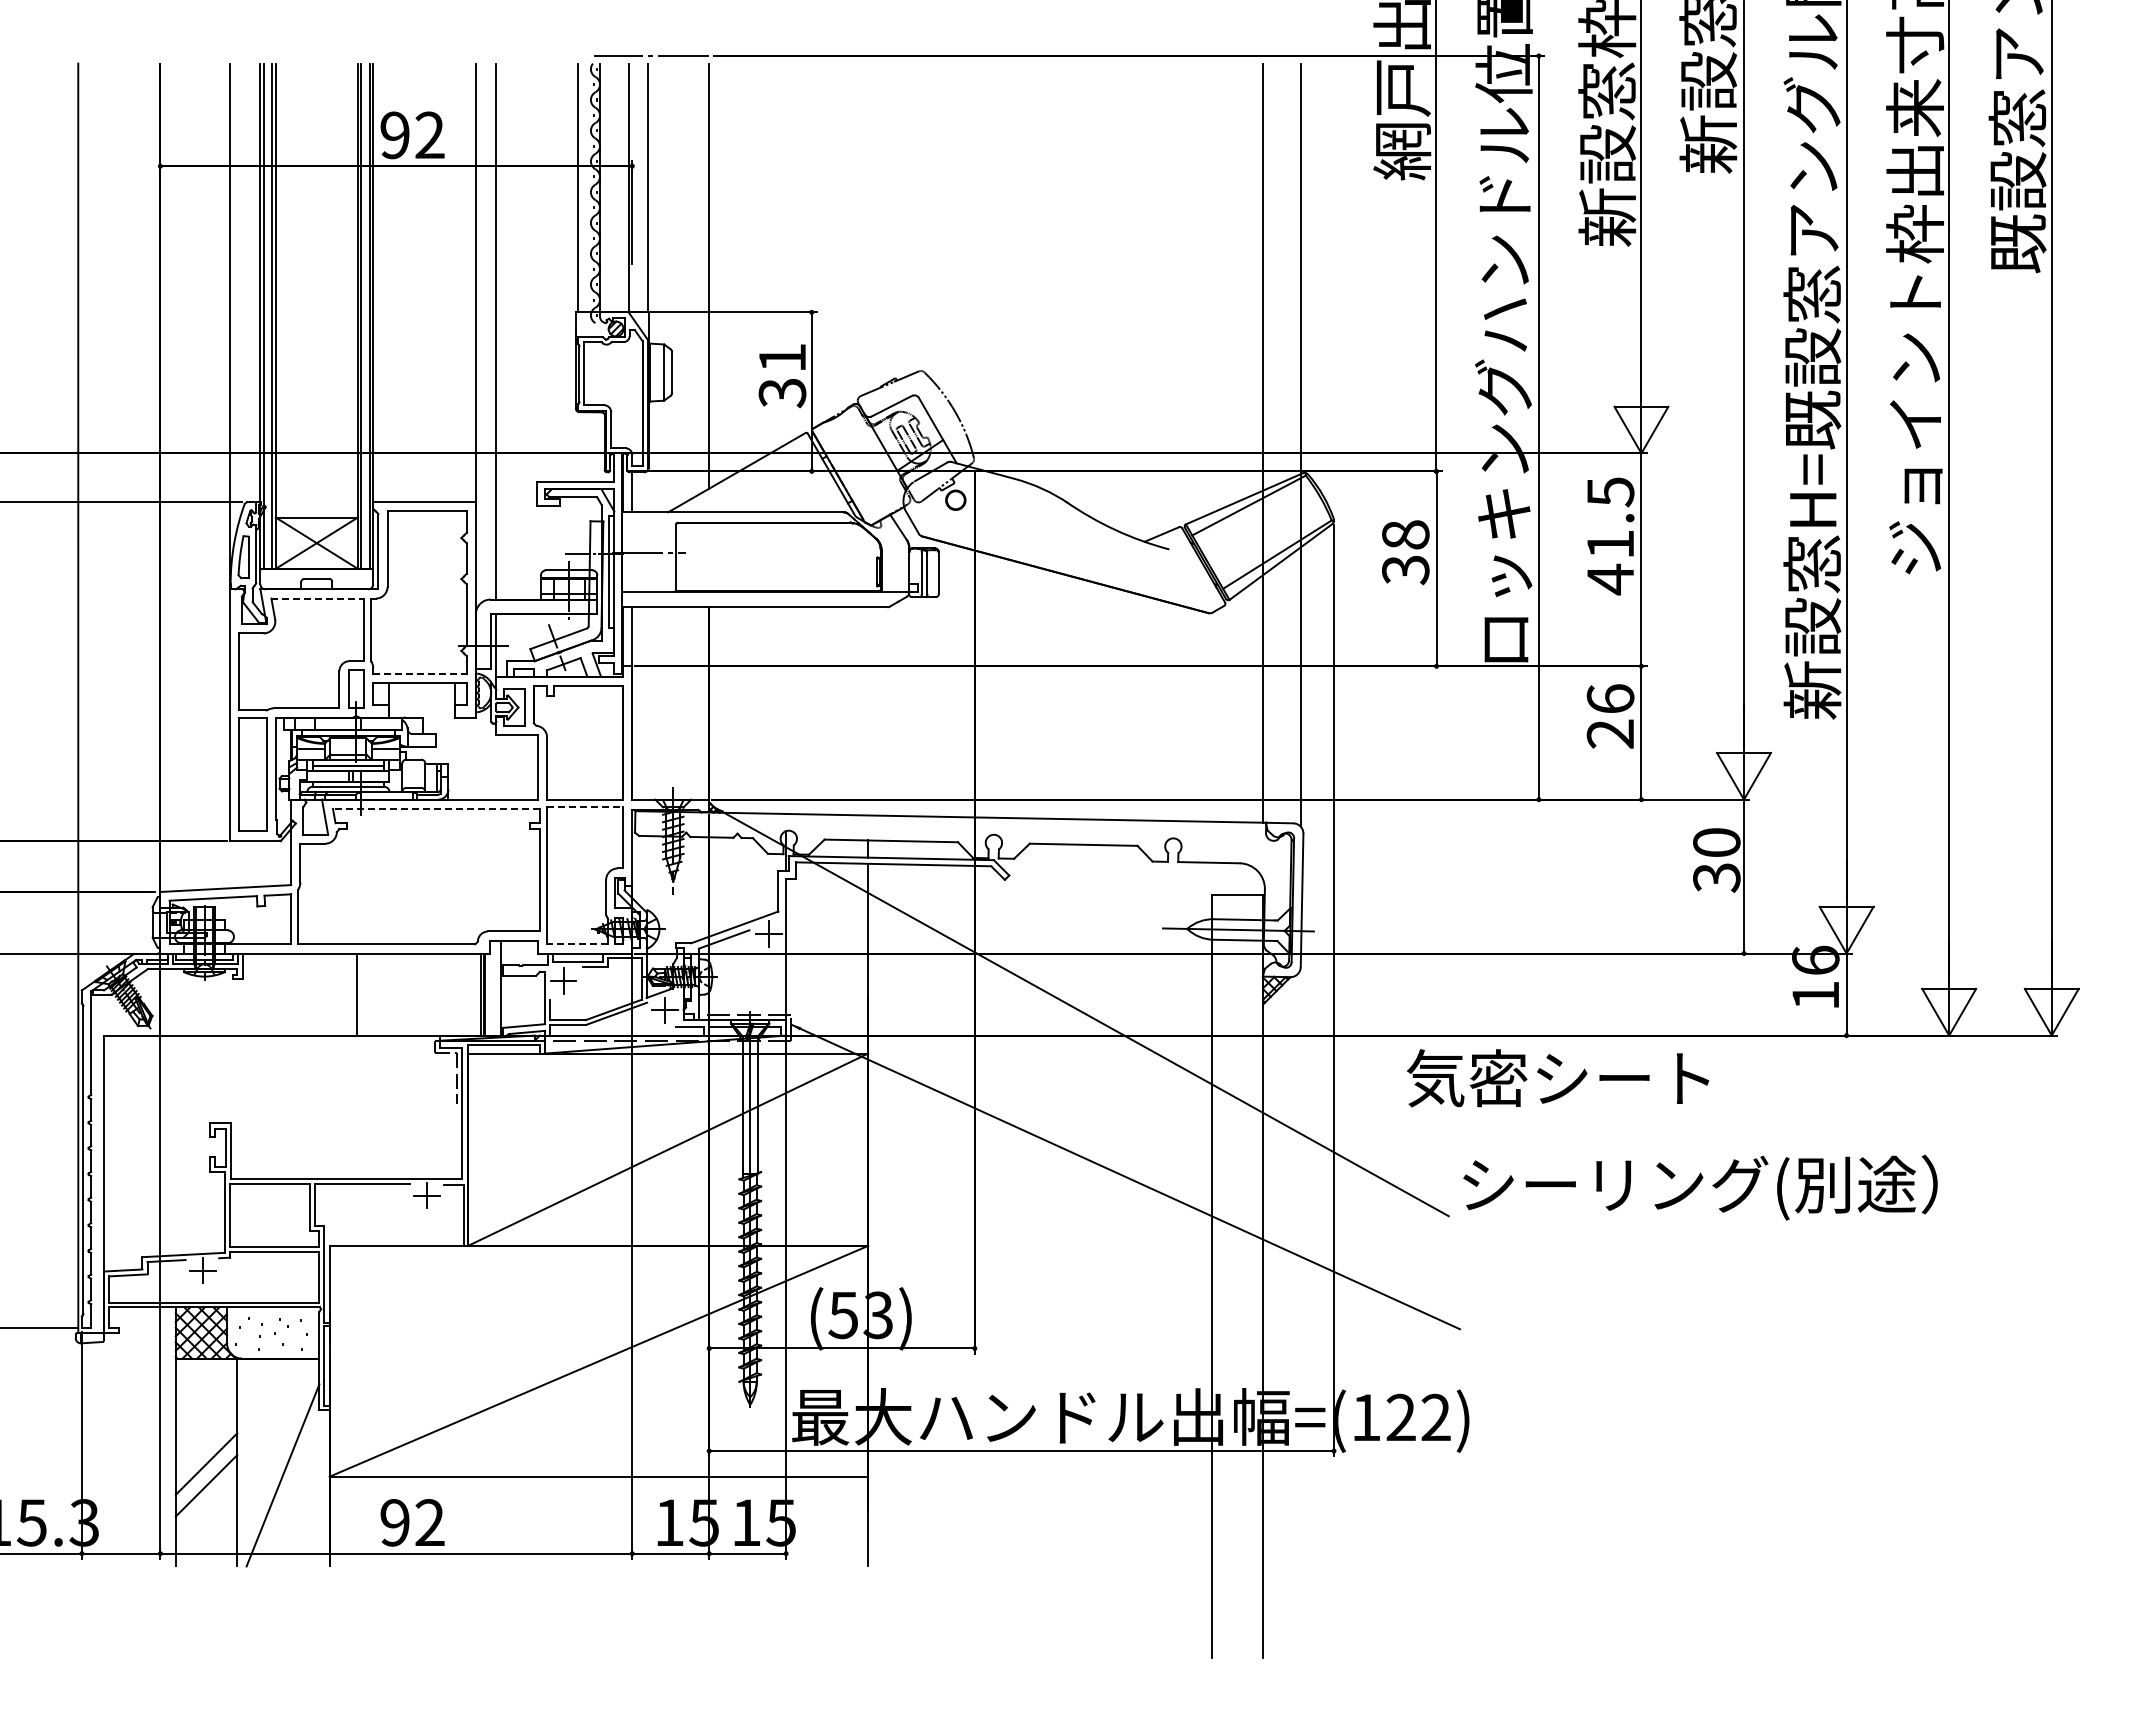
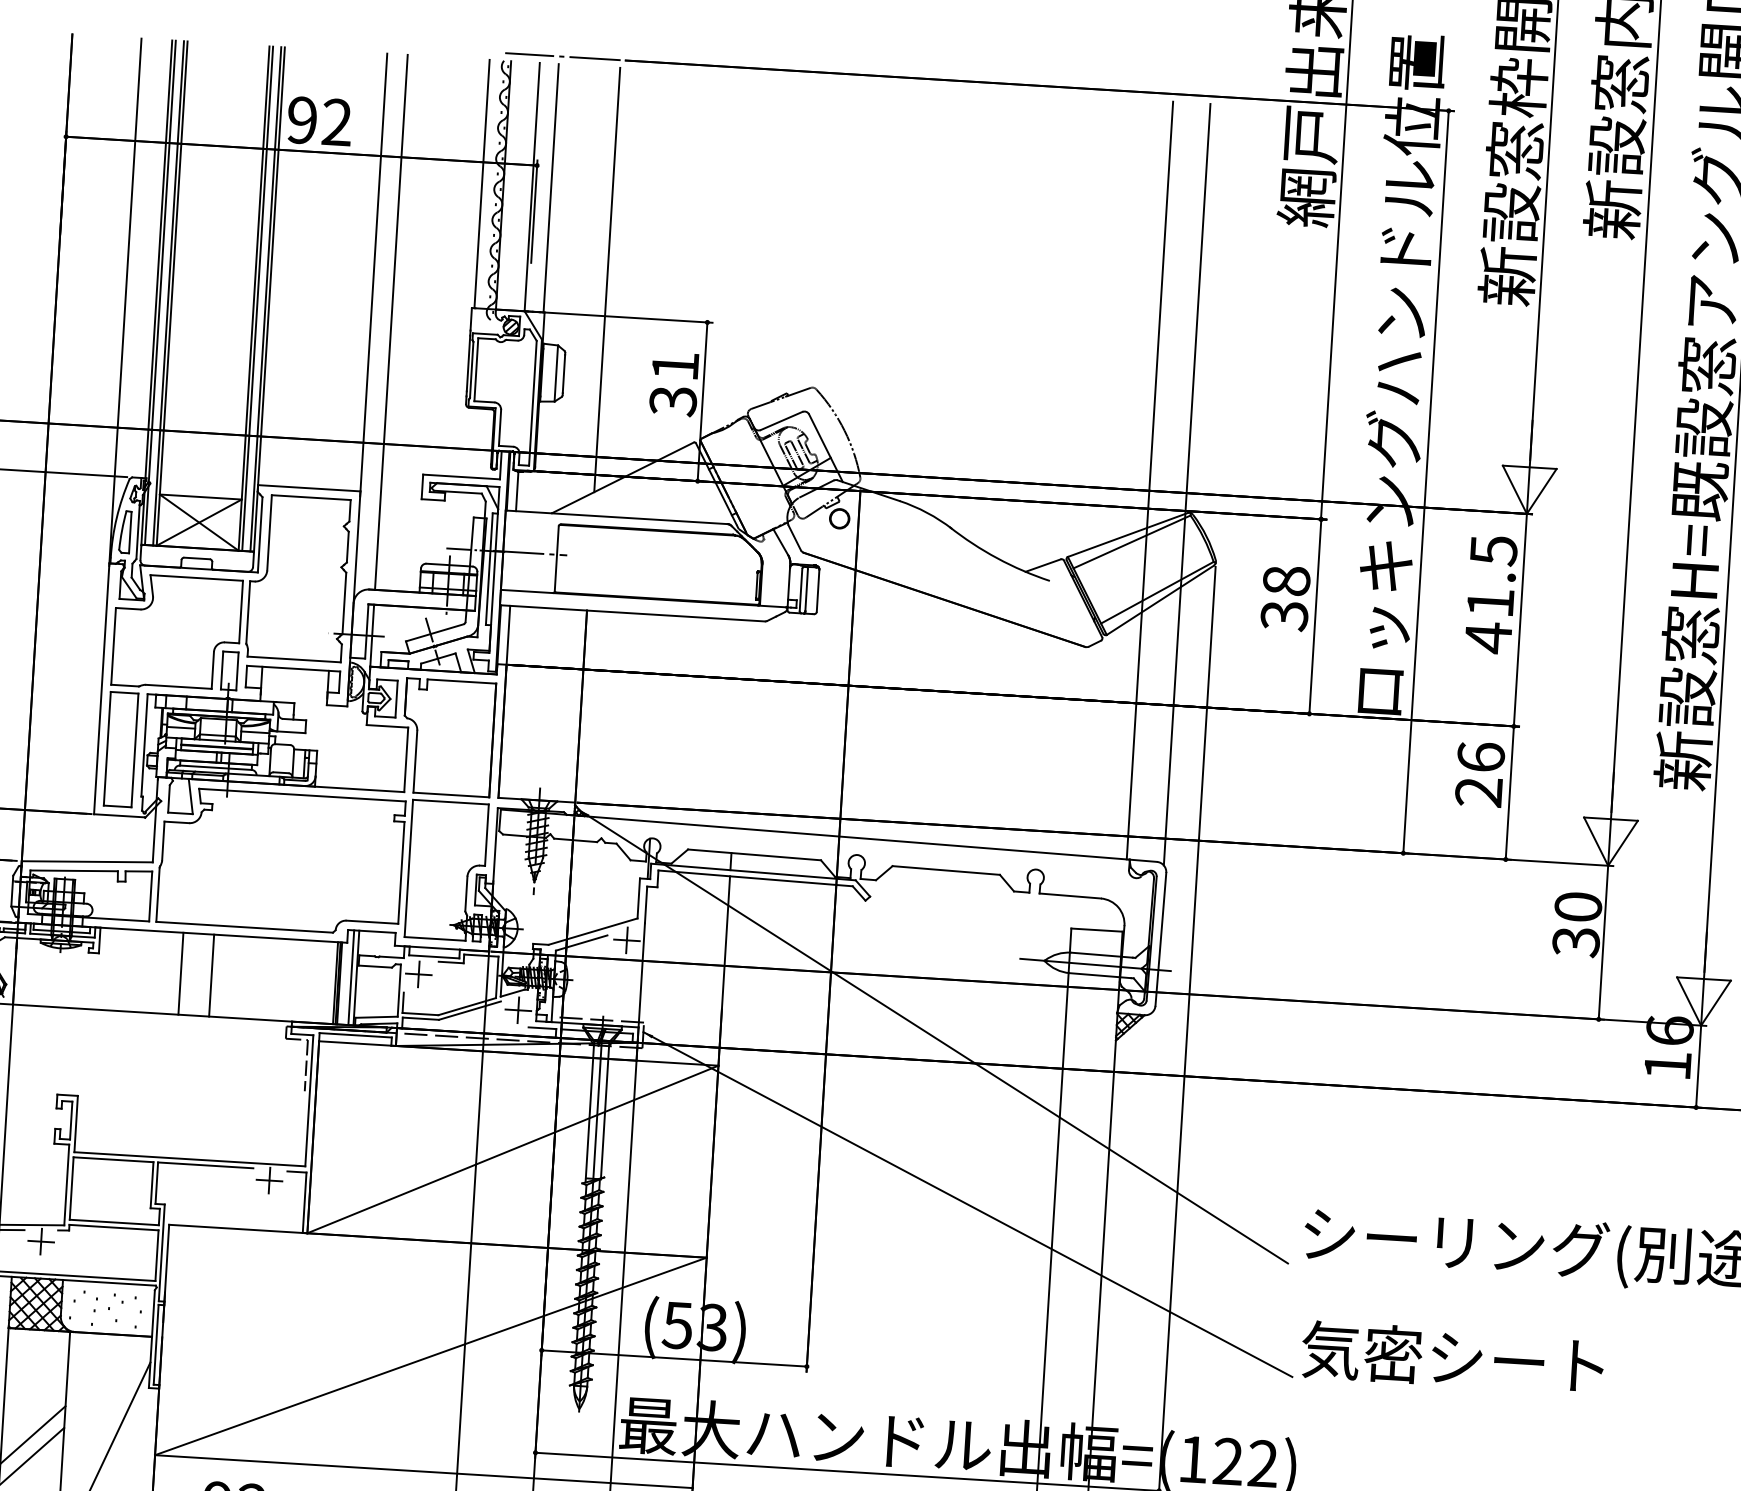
line: (318, 598) -> (197, 577), dashed -> solid
line: (419, 673) -> (293, 658), dashed -> solid
line: (585, 806) -> (451, 801), dashed -> solid
line: (435, 808) -> (301, 794), dashed -> solid
line: (577, 944) -> (434, 939), dashed -> solid
line: (496, 987) -> (351, 977), added
line: (326, 994) -> (181, 973), added
text: (1558, 1078) -> (1453, 1358), moved

